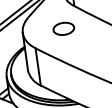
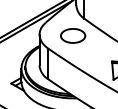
part: (64, 28) -> (73, 35), size x1.43

